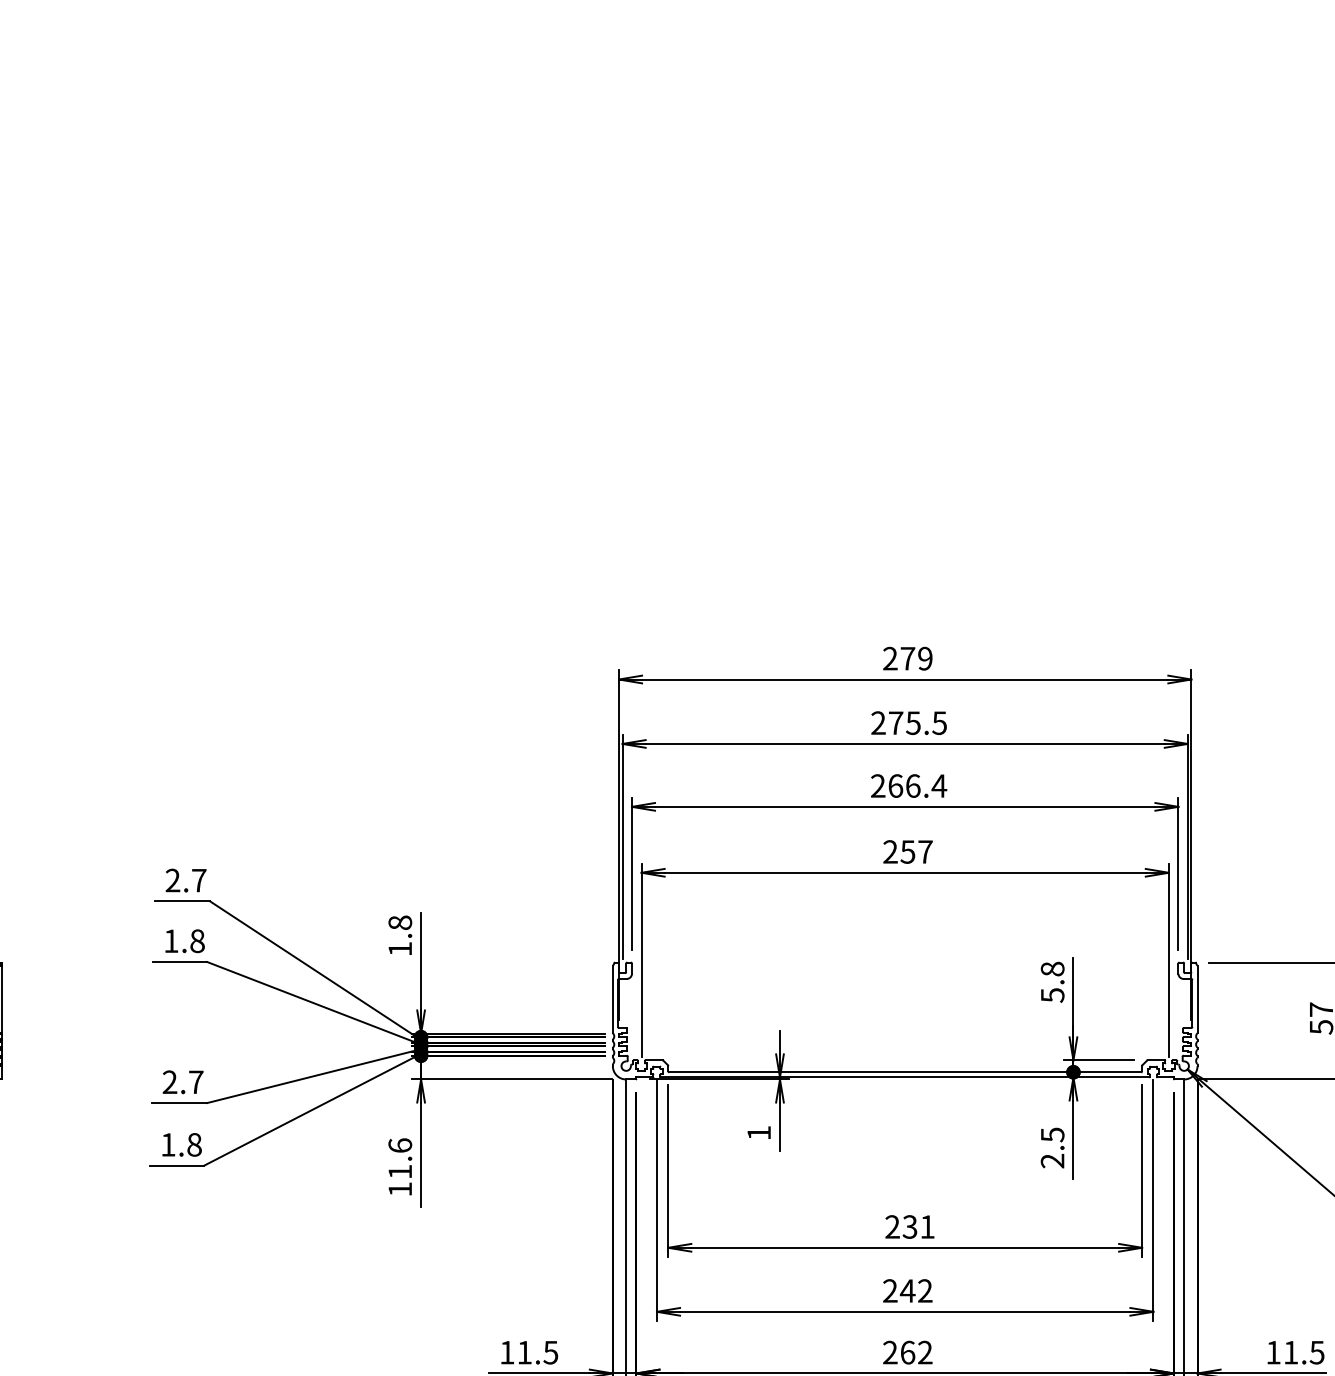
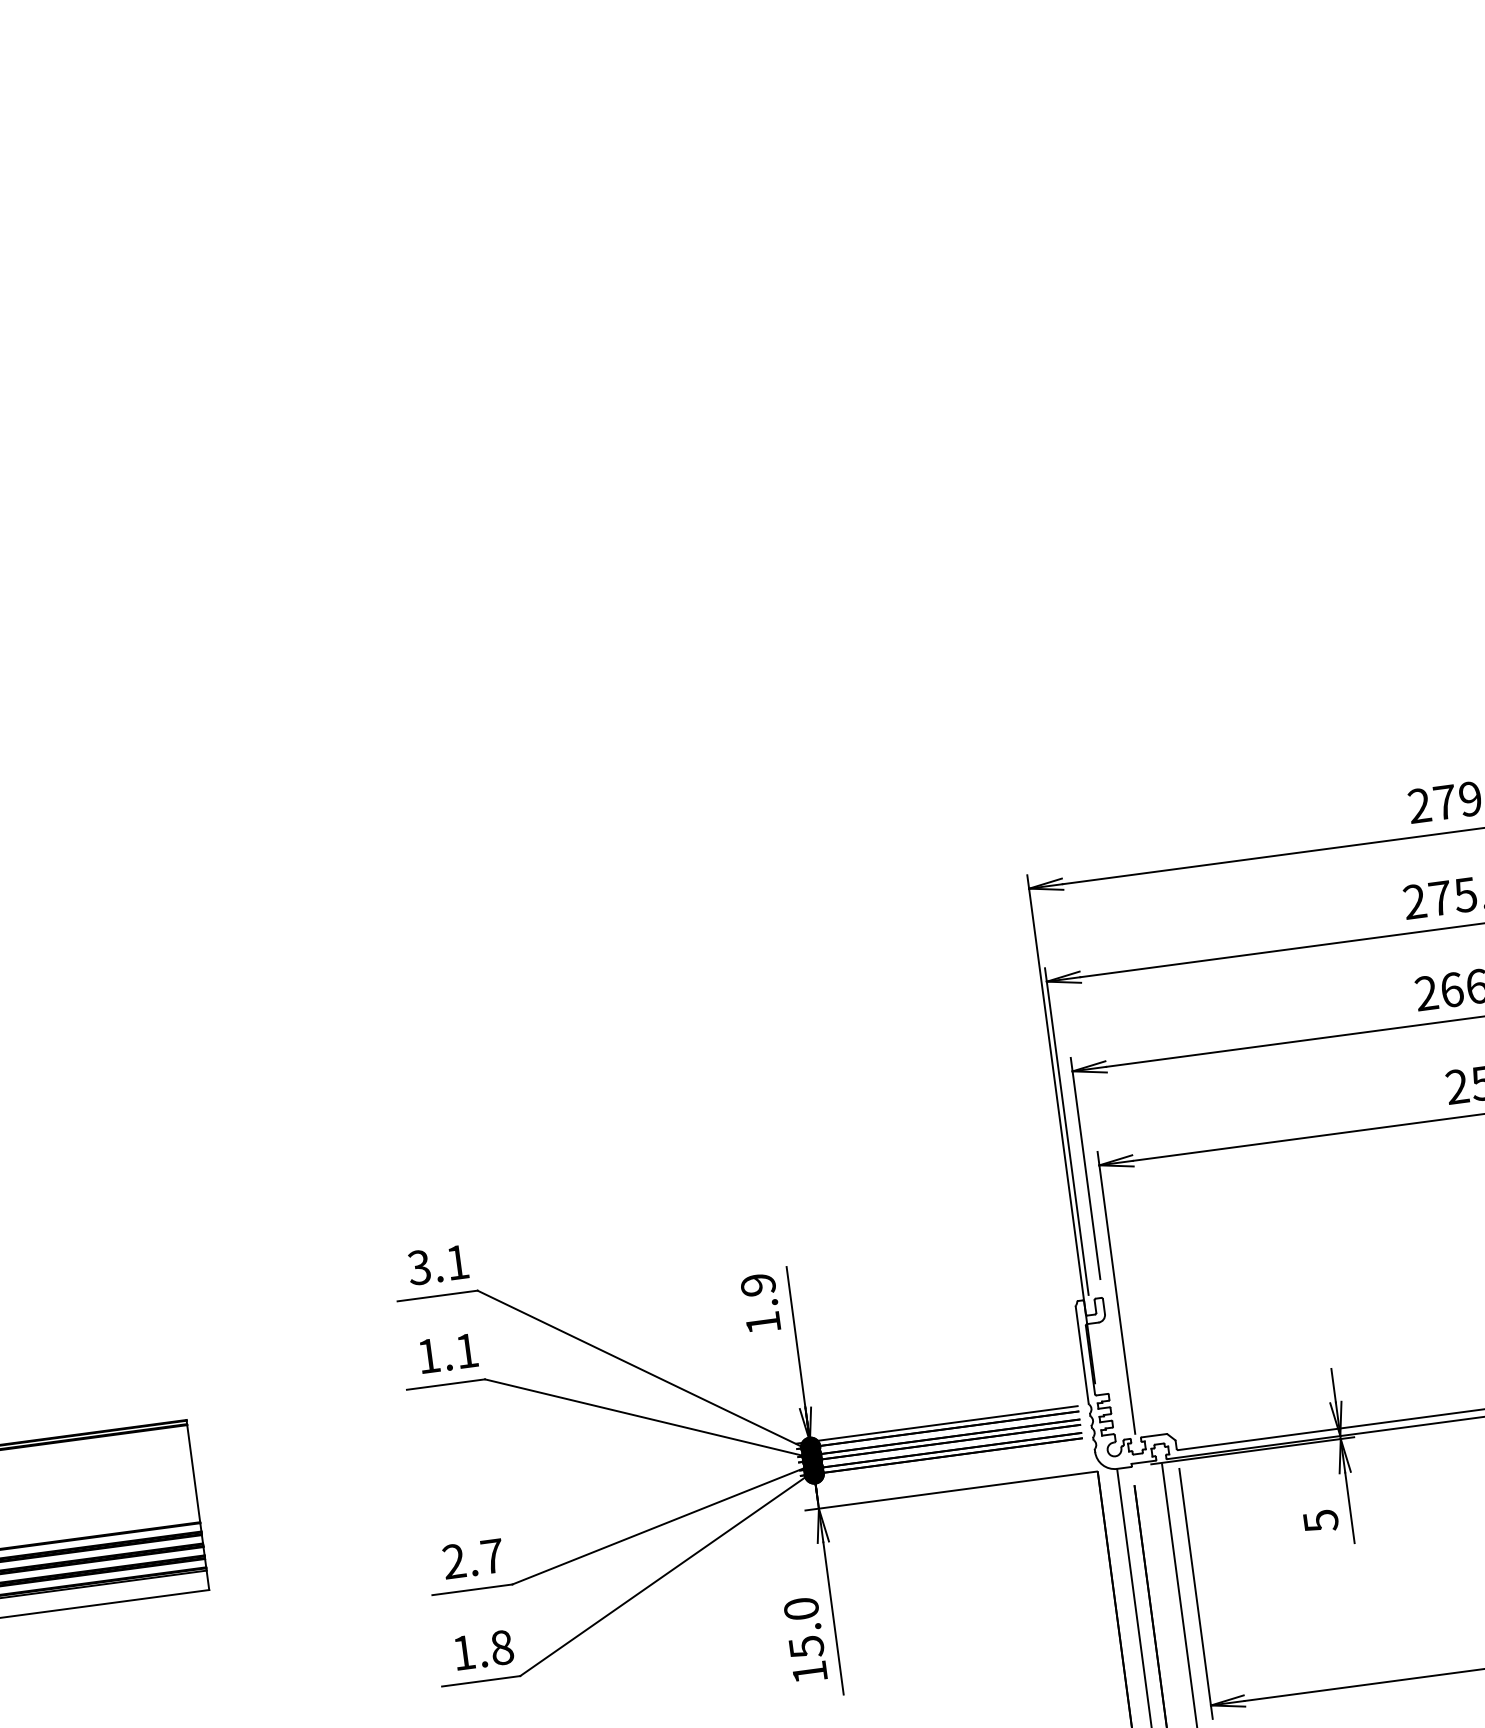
text: (185, 880) -> (437, 1265), 2.7 -> 3.1
text: (400, 922) -> (758, 1284), 1.8 -> 1.9
text: (197, 941) -> (466, 1351), 1.8 -> 1.1
text: (759, 1133) -> (1321, 1521), 1 -> 5
text: (400, 1158) -> (804, 1627), 11.6 -> 15.0

